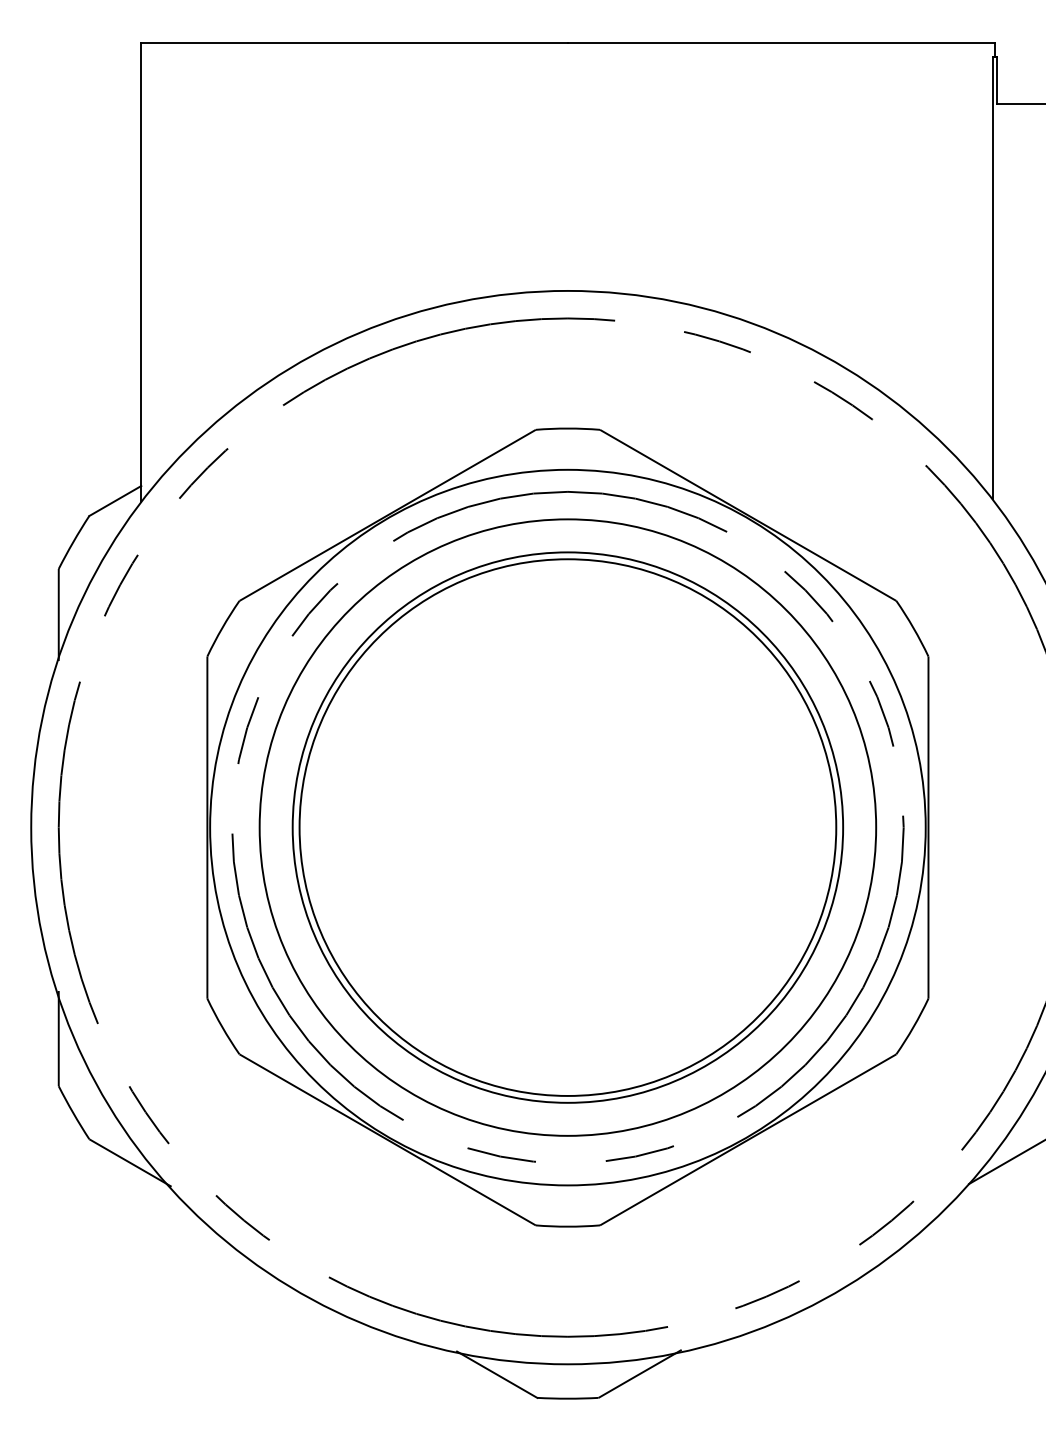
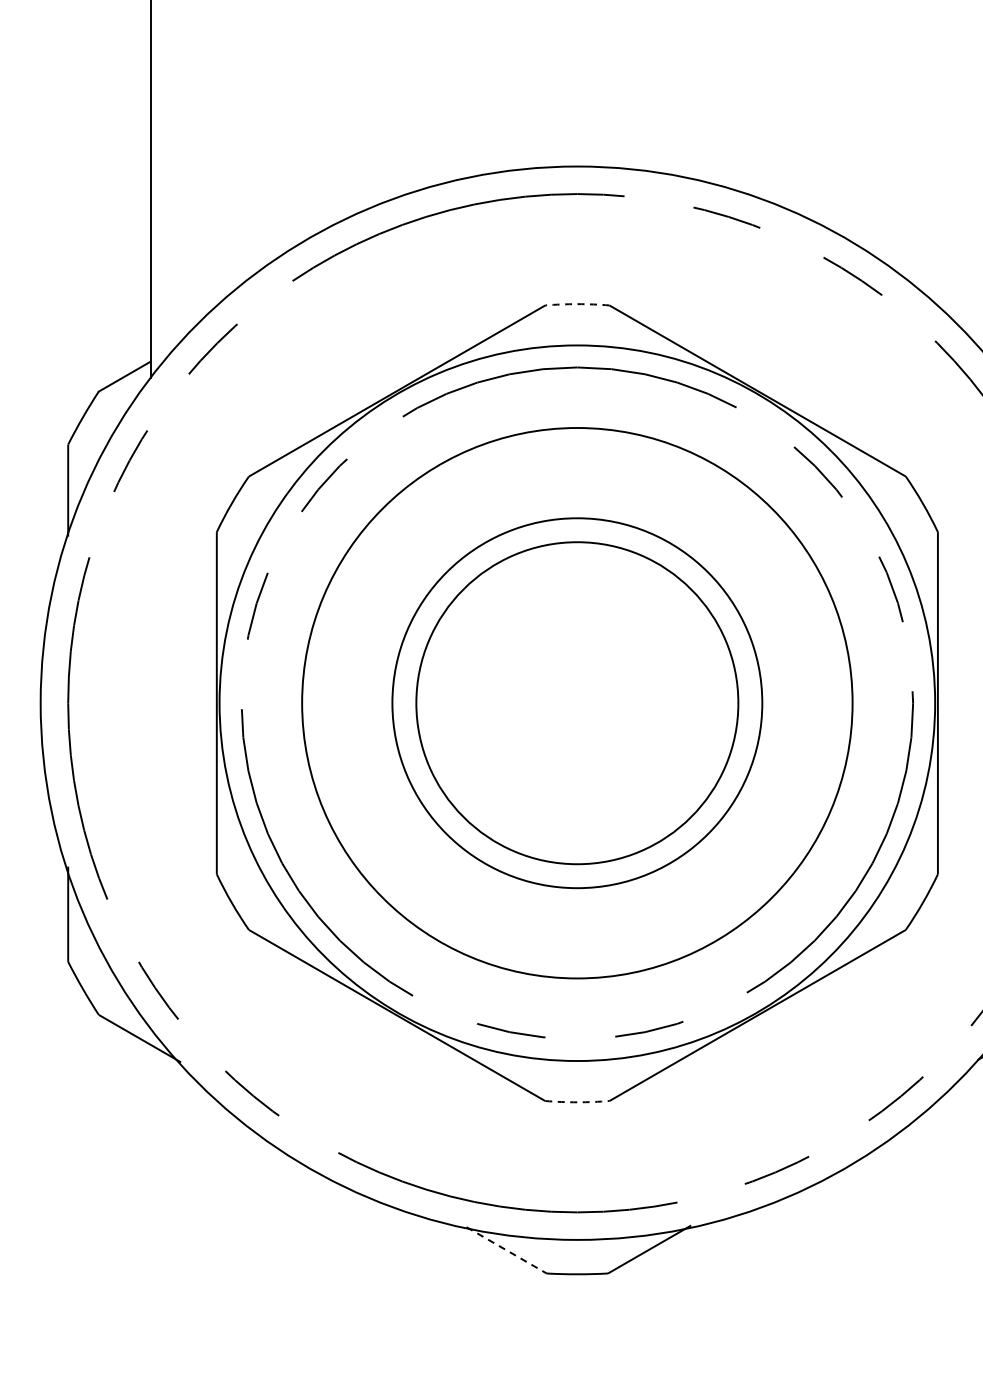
arc: (567, 428) -> (576, 304), solid -> dashed
circle: (567, 827) -> (576, 703), size x0.6
circle: (567, 827) -> (576, 703), size x0.6
arc: (567, 1226) -> (576, 1102), solid -> dashed
line: (497, 1374) -> (506, 1250), solid -> dashed

